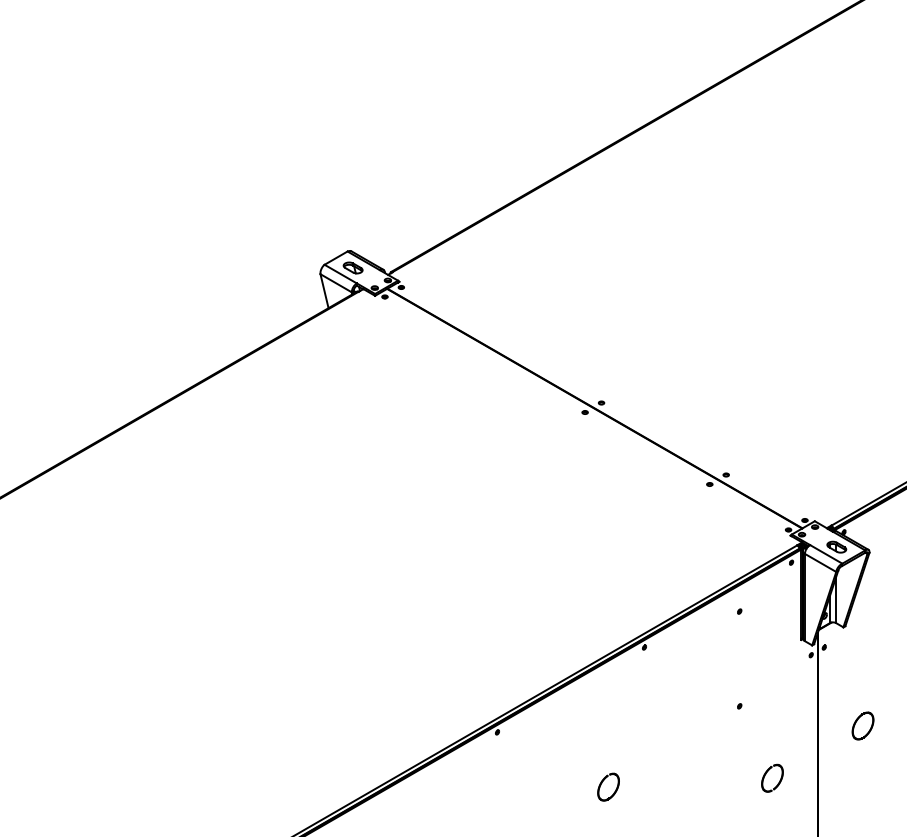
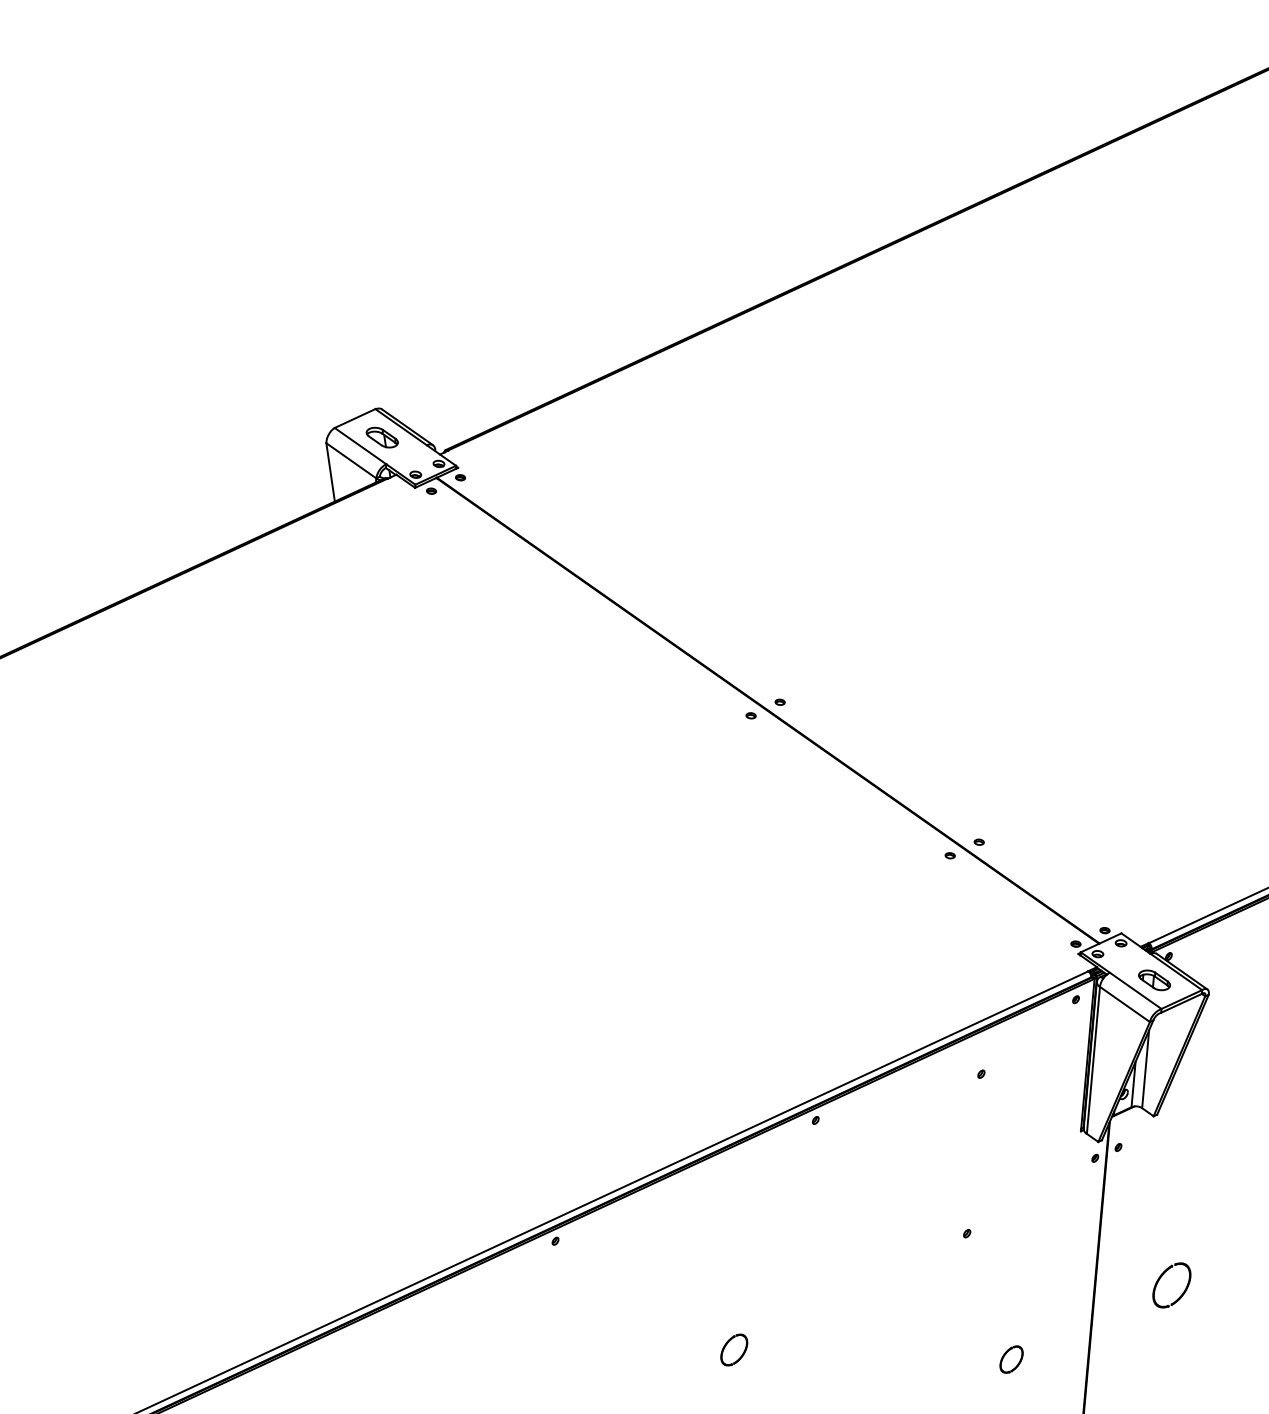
part: (772, 777) -> (1011, 1358), size x0.6
part: (608, 786) -> (734, 1348), size x0.7

